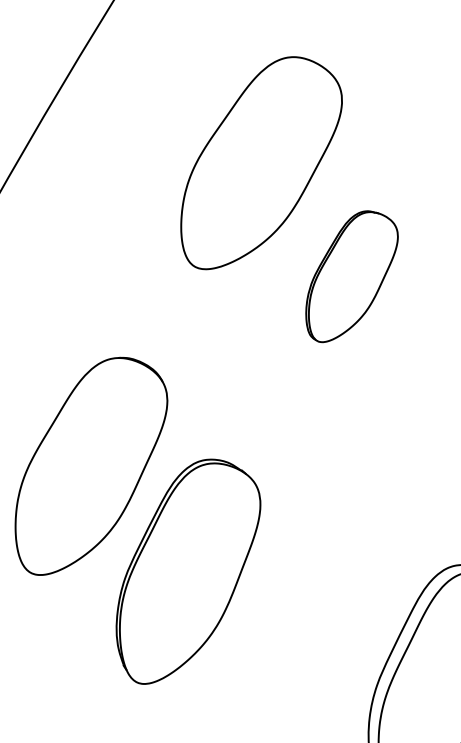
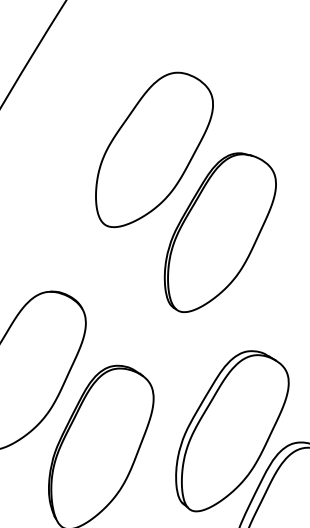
part: (351, 276) -> (219, 232), size x1.67
part: (368, 549) -> (232, 431), added

